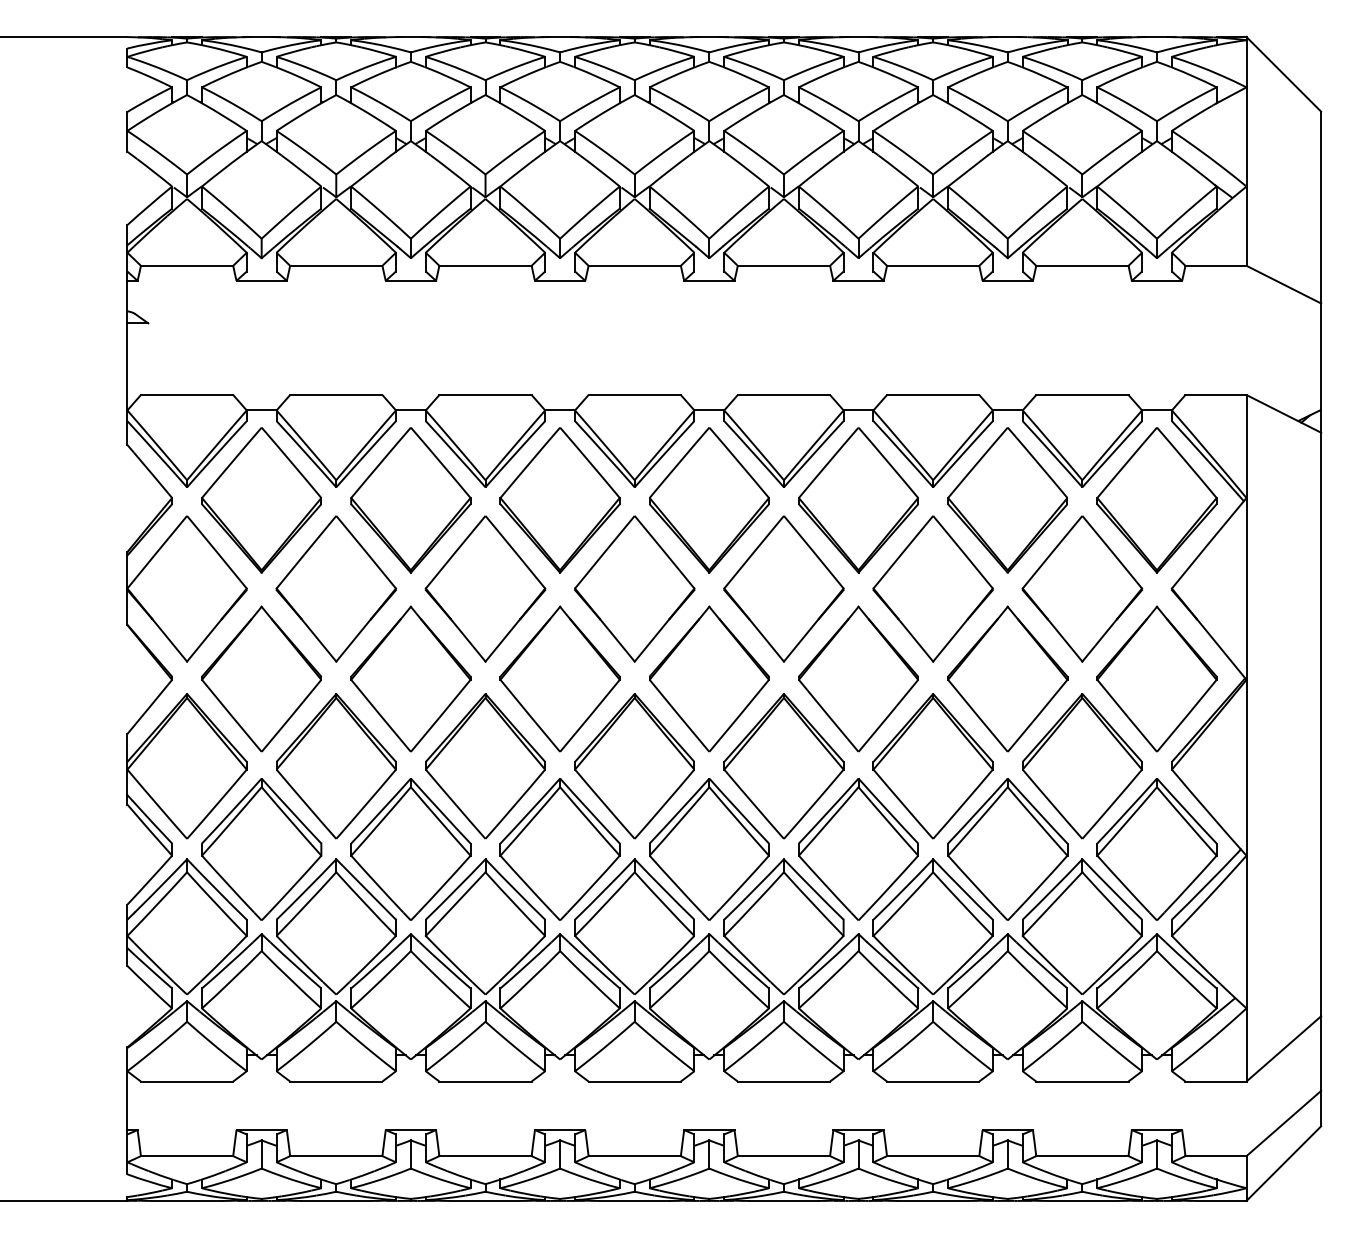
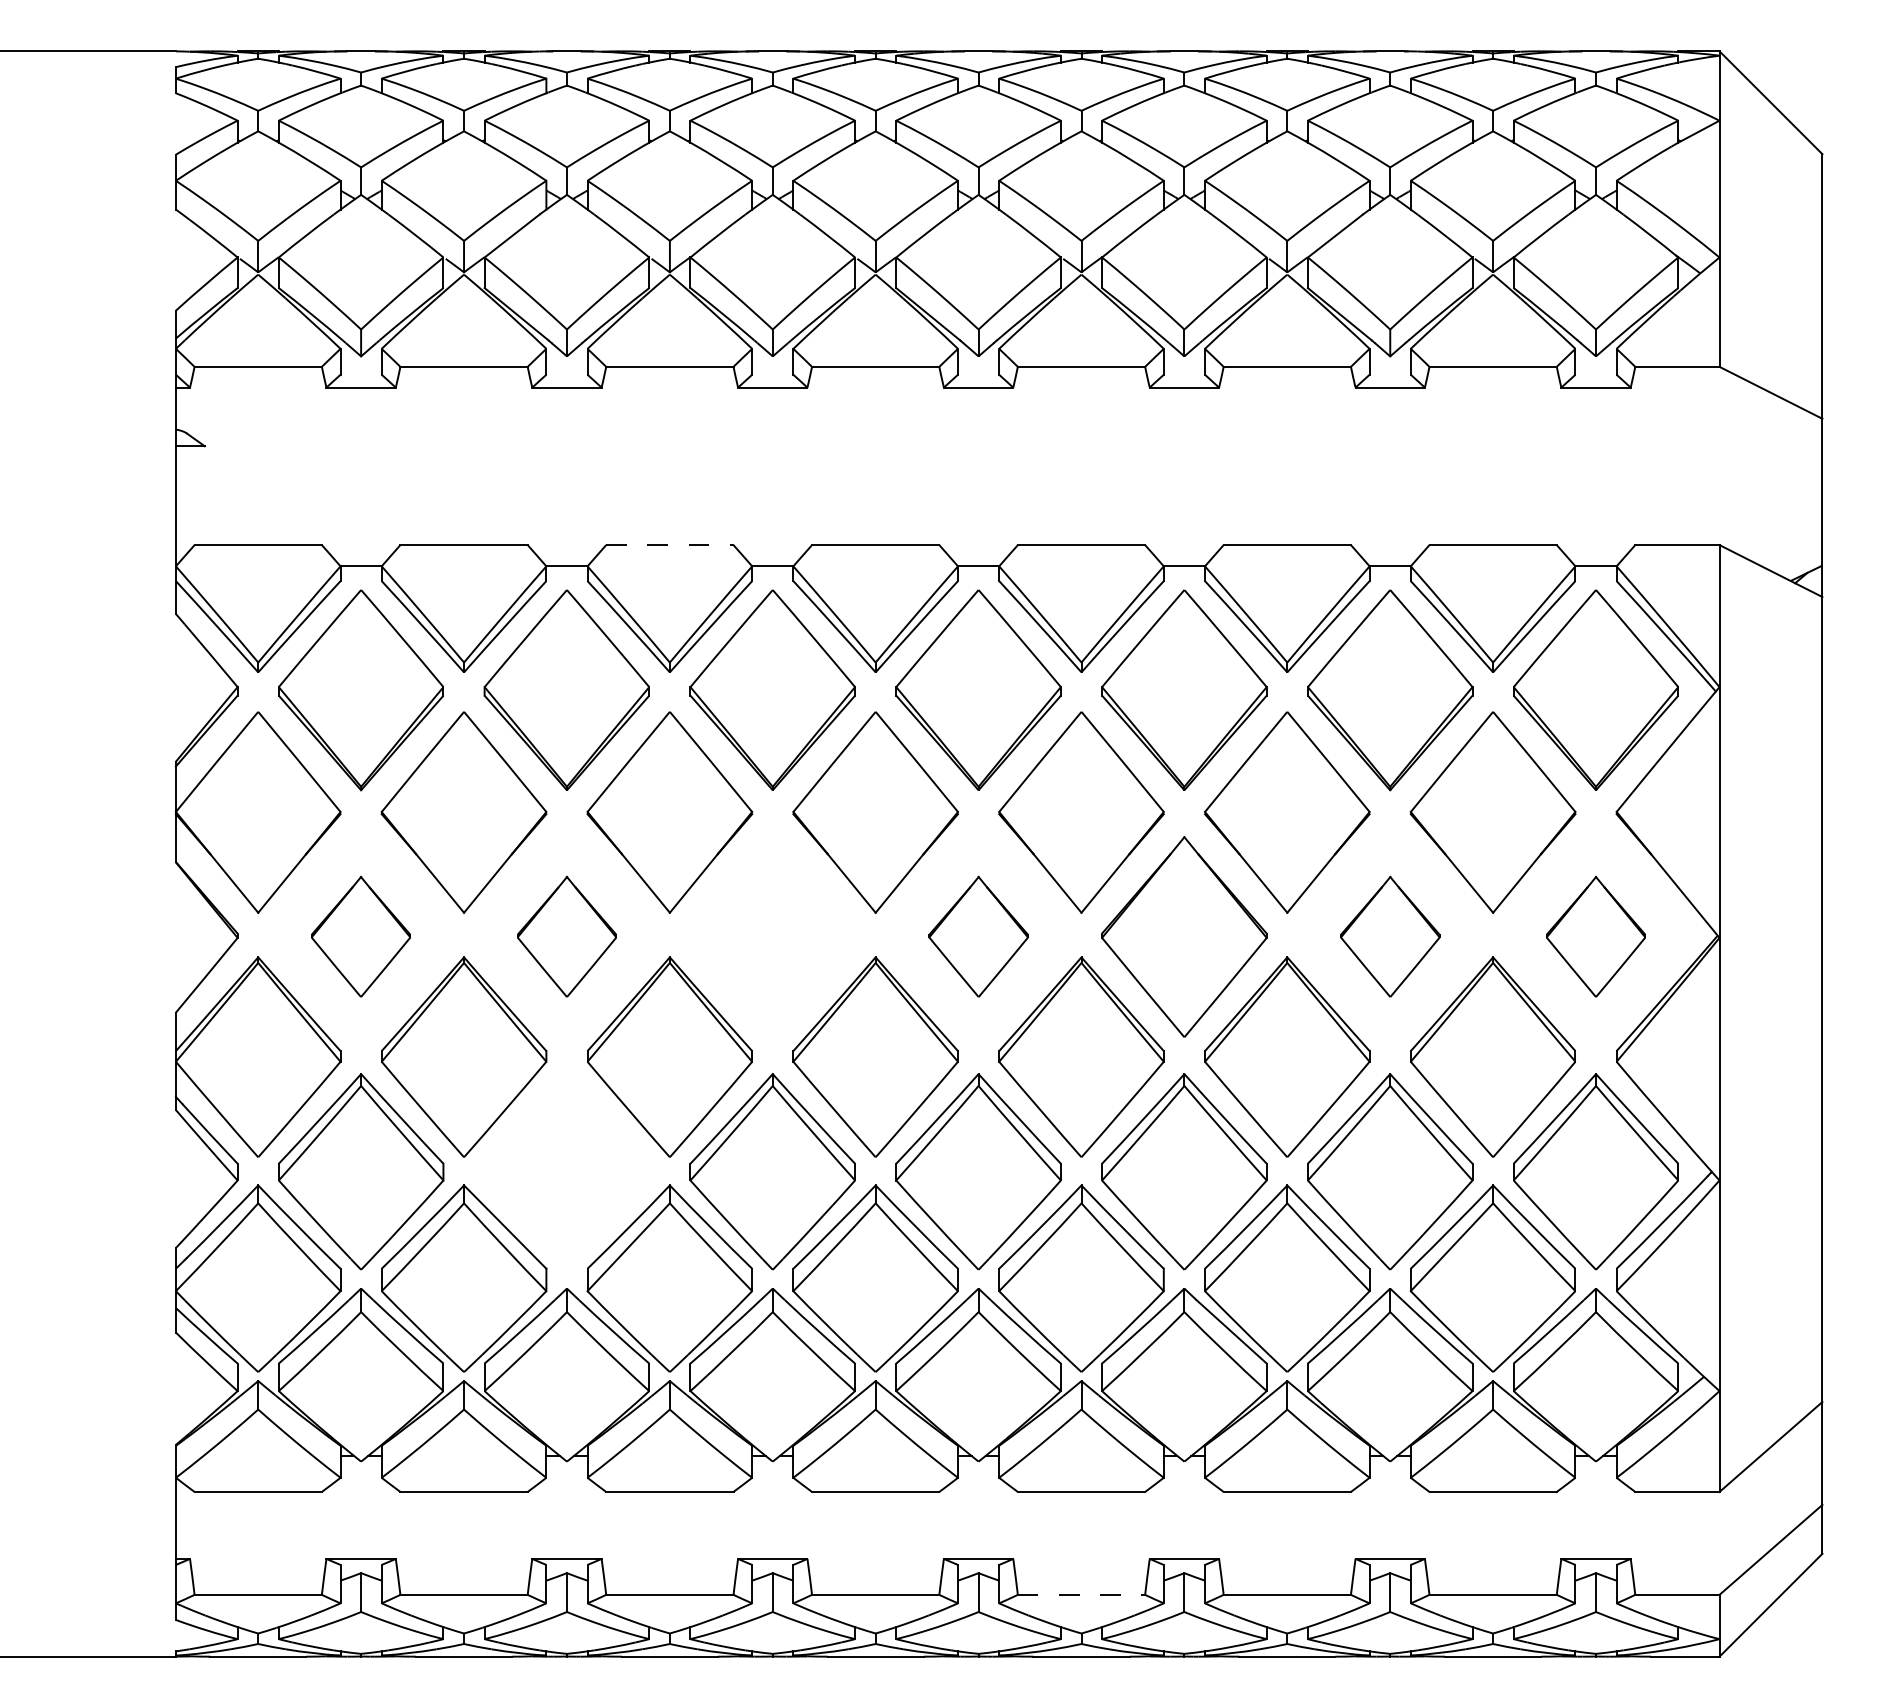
line: (486, 395) -> (671, 545), solid -> dashed
part: (261, 678) -> (360, 936), size x0.6
part: (410, 678) -> (566, 936), size x0.6
part: (559, 678) -> (771, 936), removed
part: (709, 678) -> (978, 936), size x0.6
part: (1007, 678) -> (1389, 936), size x0.6
part: (1156, 678) -> (1595, 936), size x0.6
part: (410, 849) -> (566, 1171), removed
line: (784, 1156) -> (1082, 1595), solid -> dashed

